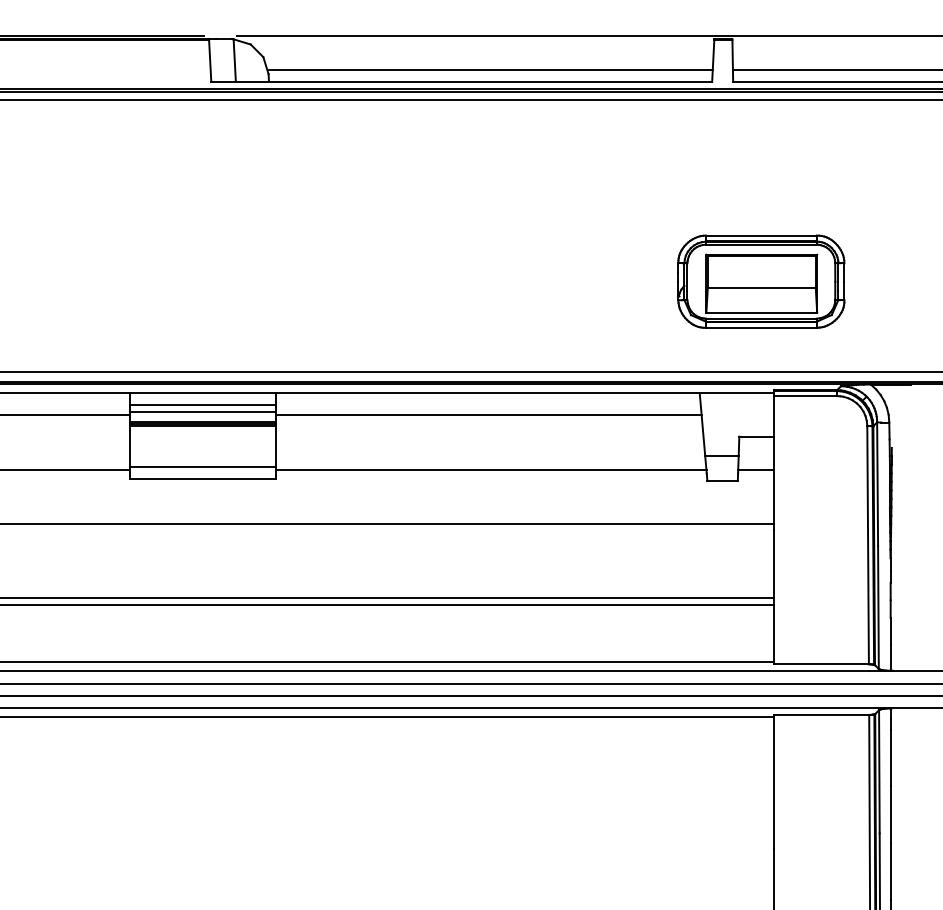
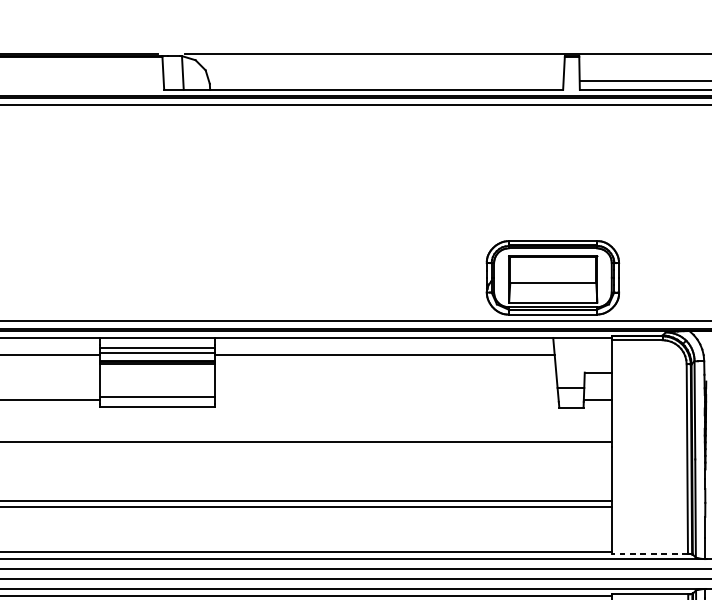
line: (490, 70) -> (386, 80), removed
part: (761, 281) -> (553, 277), moved
line: (490, 470) -> (386, 399), removed
line: (821, 664) -> (650, 554), solid -> dashed

